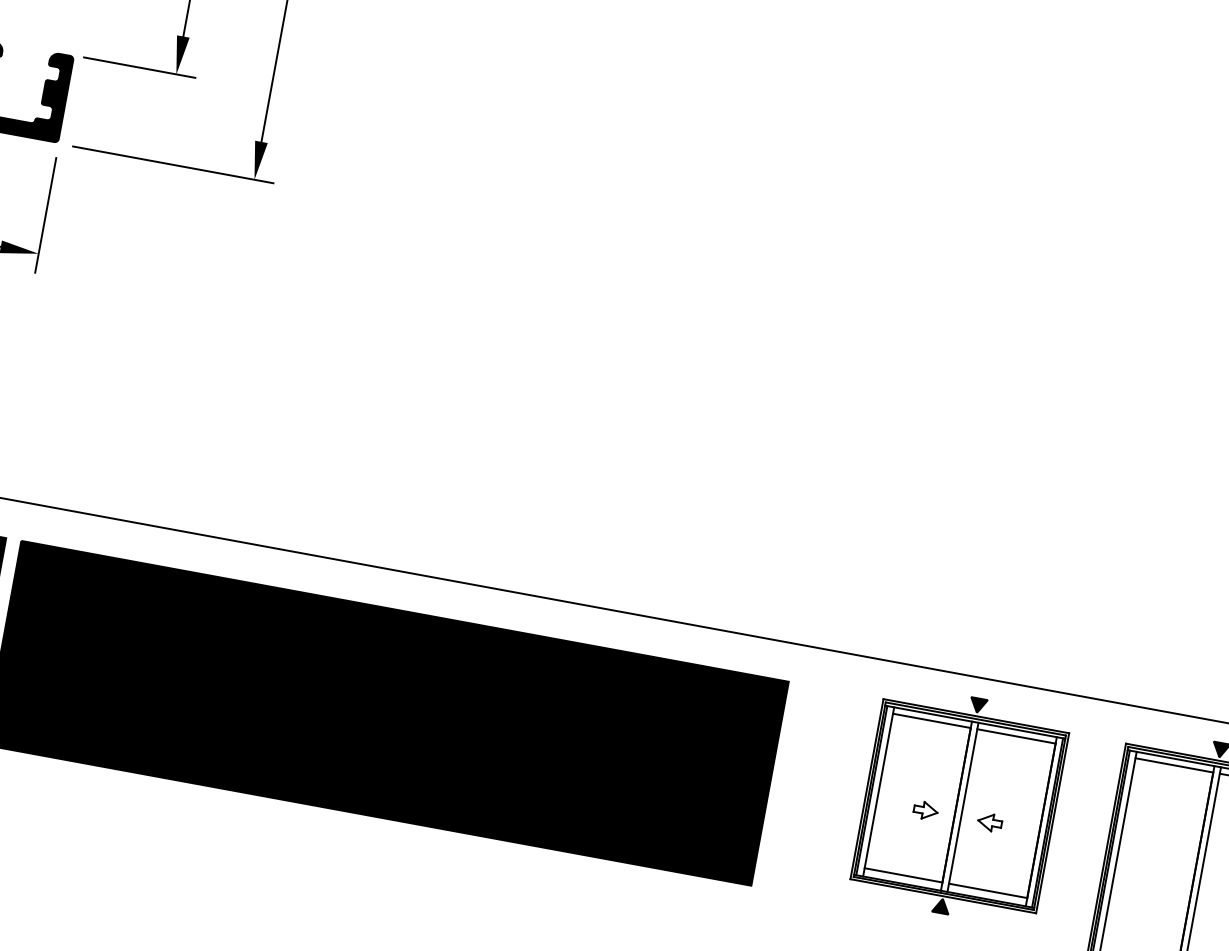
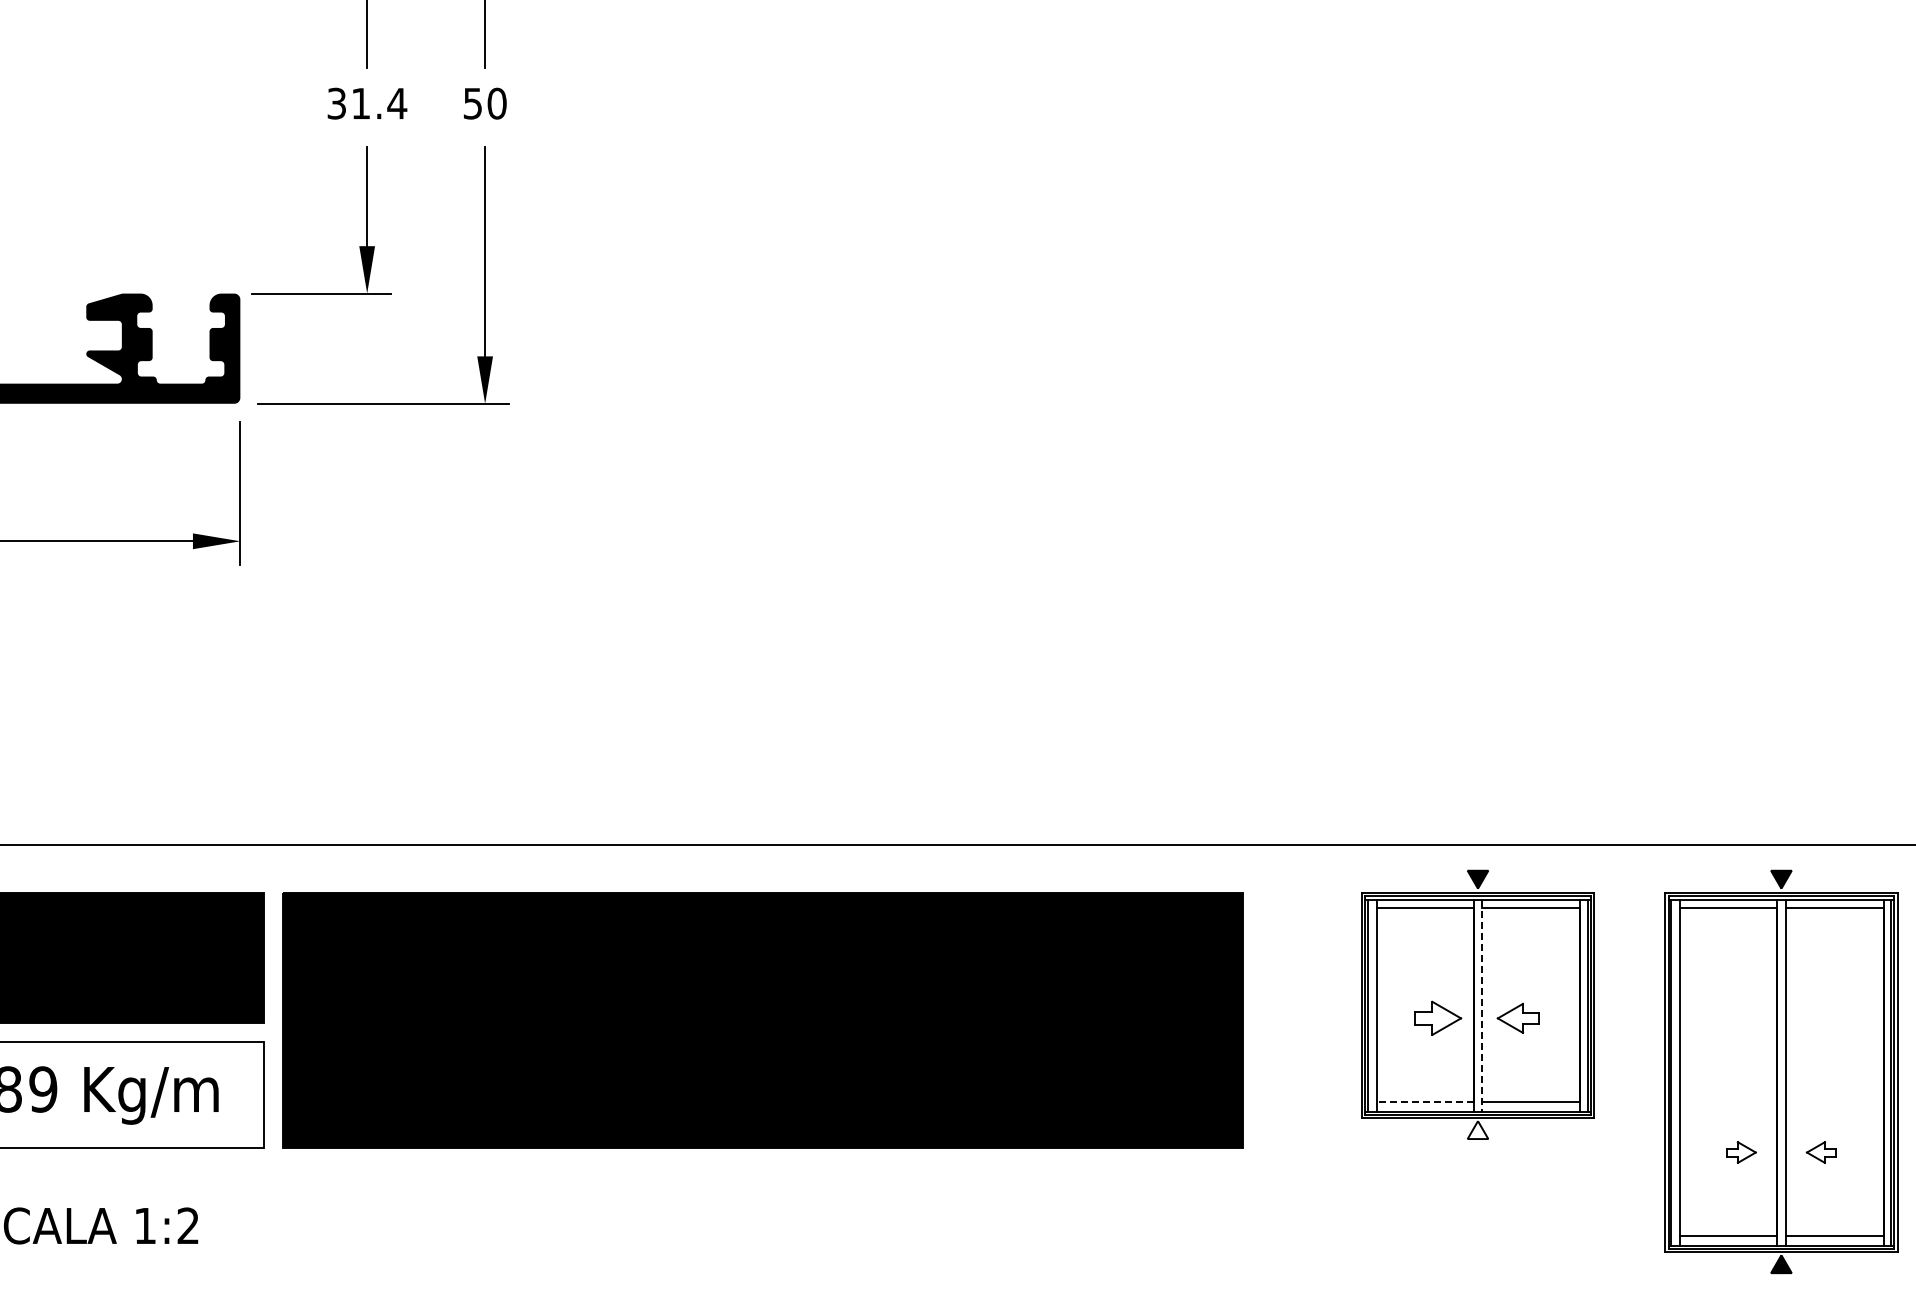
line: (963, 807) -> (1482, 1006), solid -> dashed
part: (925, 810) -> (1437, 1018), size x1.6
part: (989, 822) -> (1517, 1018), size x1.4
line: (903, 875) -> (1425, 1101), solid -> dashed
fill: (941, 906) -> (1477, 1130), removed

